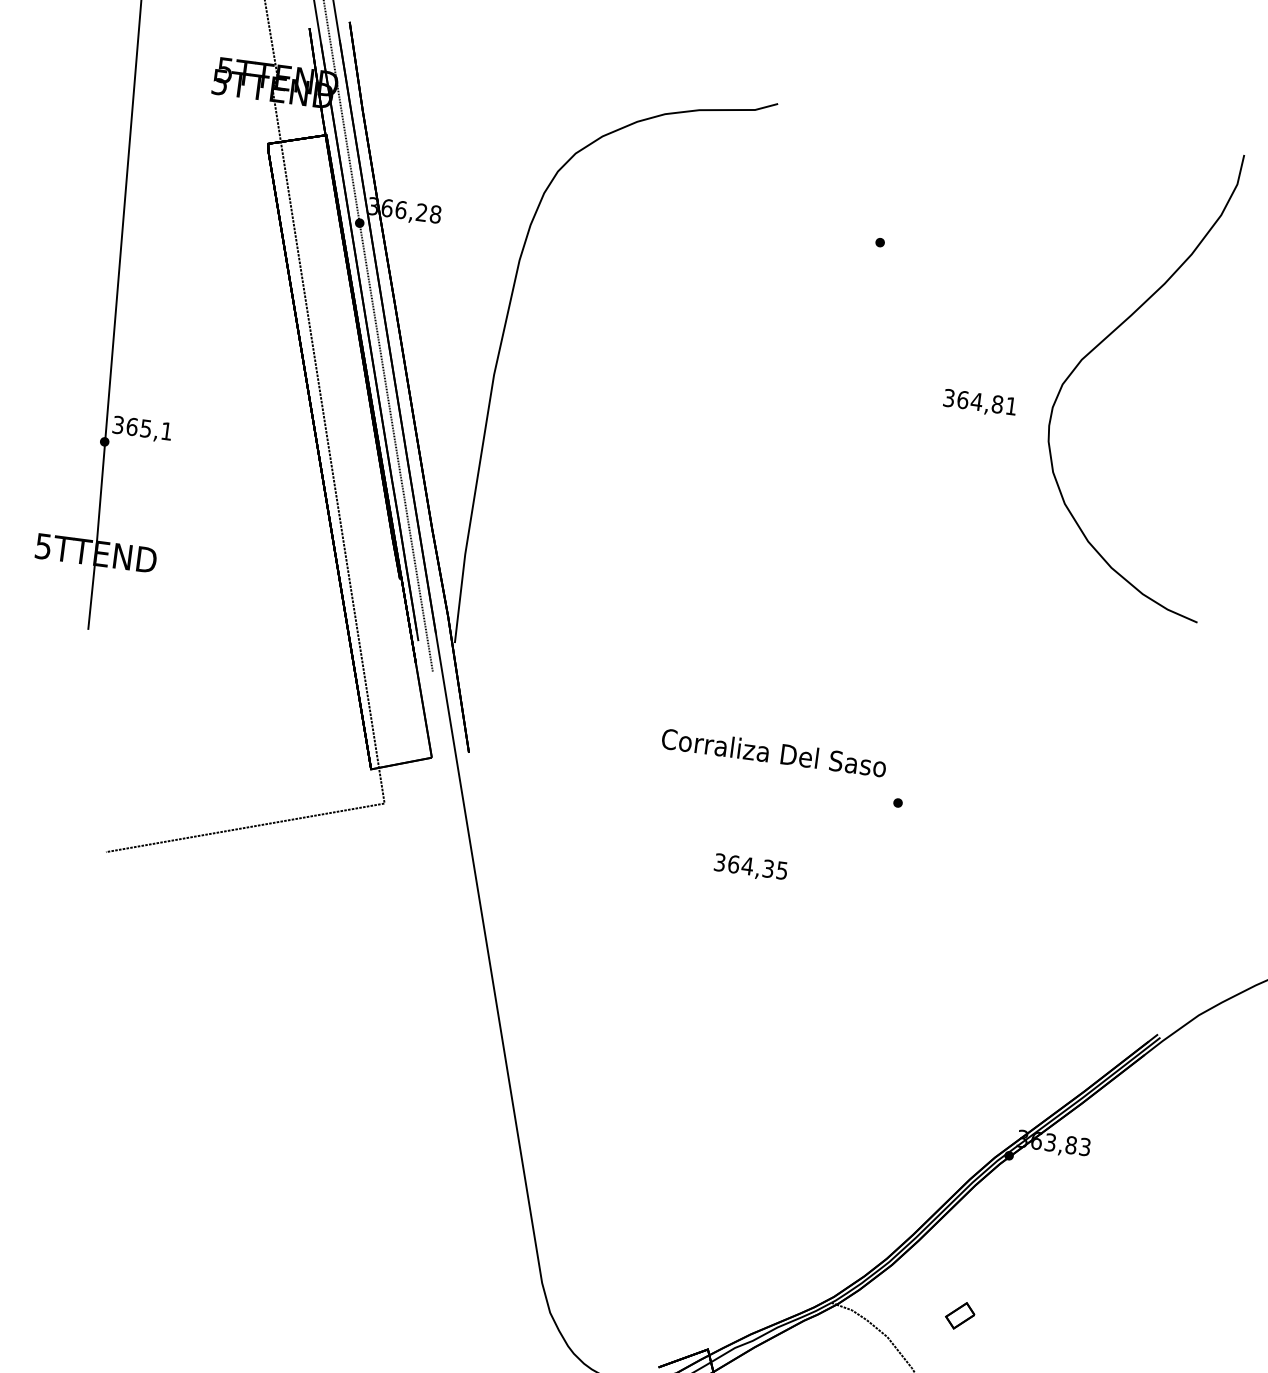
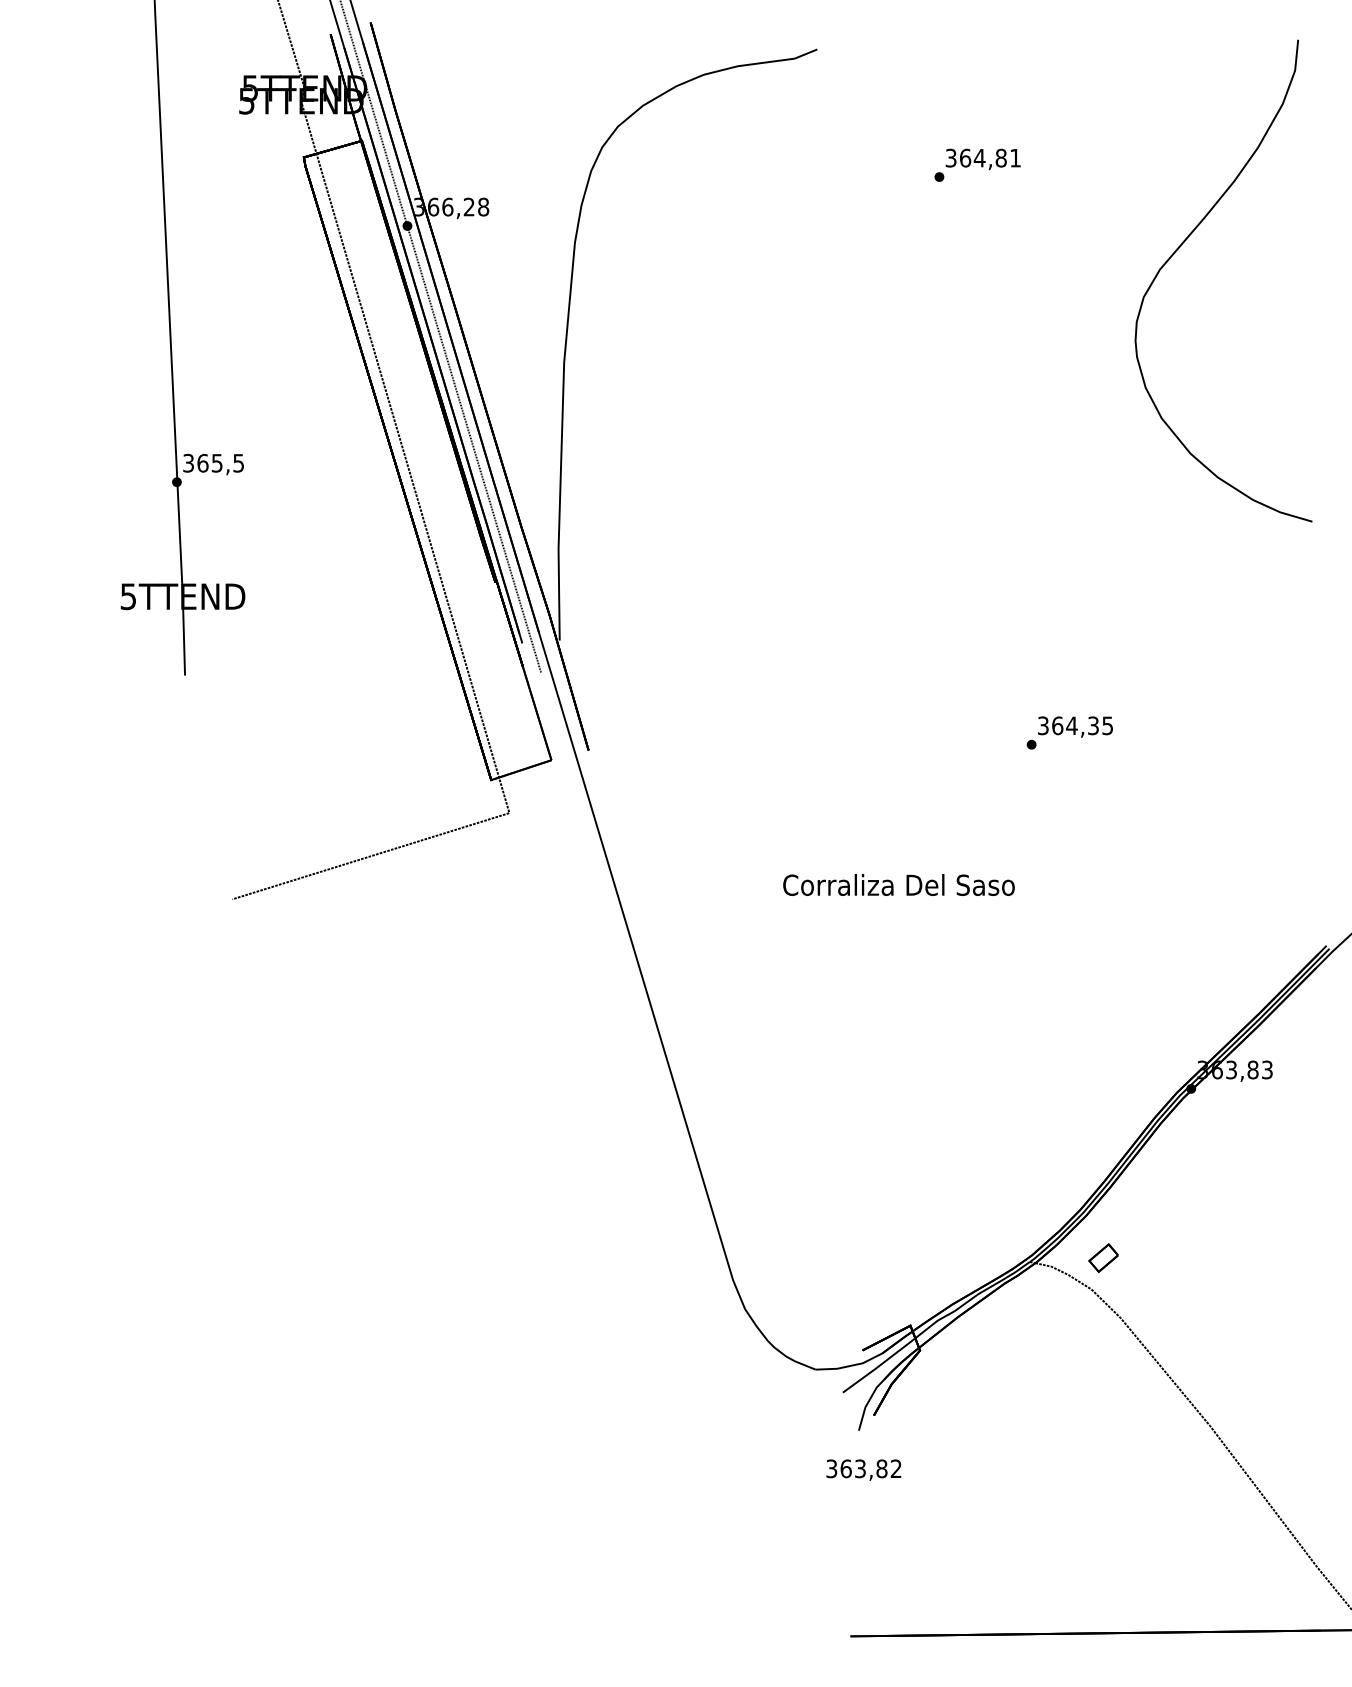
text: (979, 403) -> (982, 159), moved
text: (166, 431) -> (238, 463), 365,1 -> 365,5
text: (773, 752) -> (898, 884), moved
text: (750, 867) -> (1075, 726), moved
part: (960, 1315) -> (1103, 1257), moved

